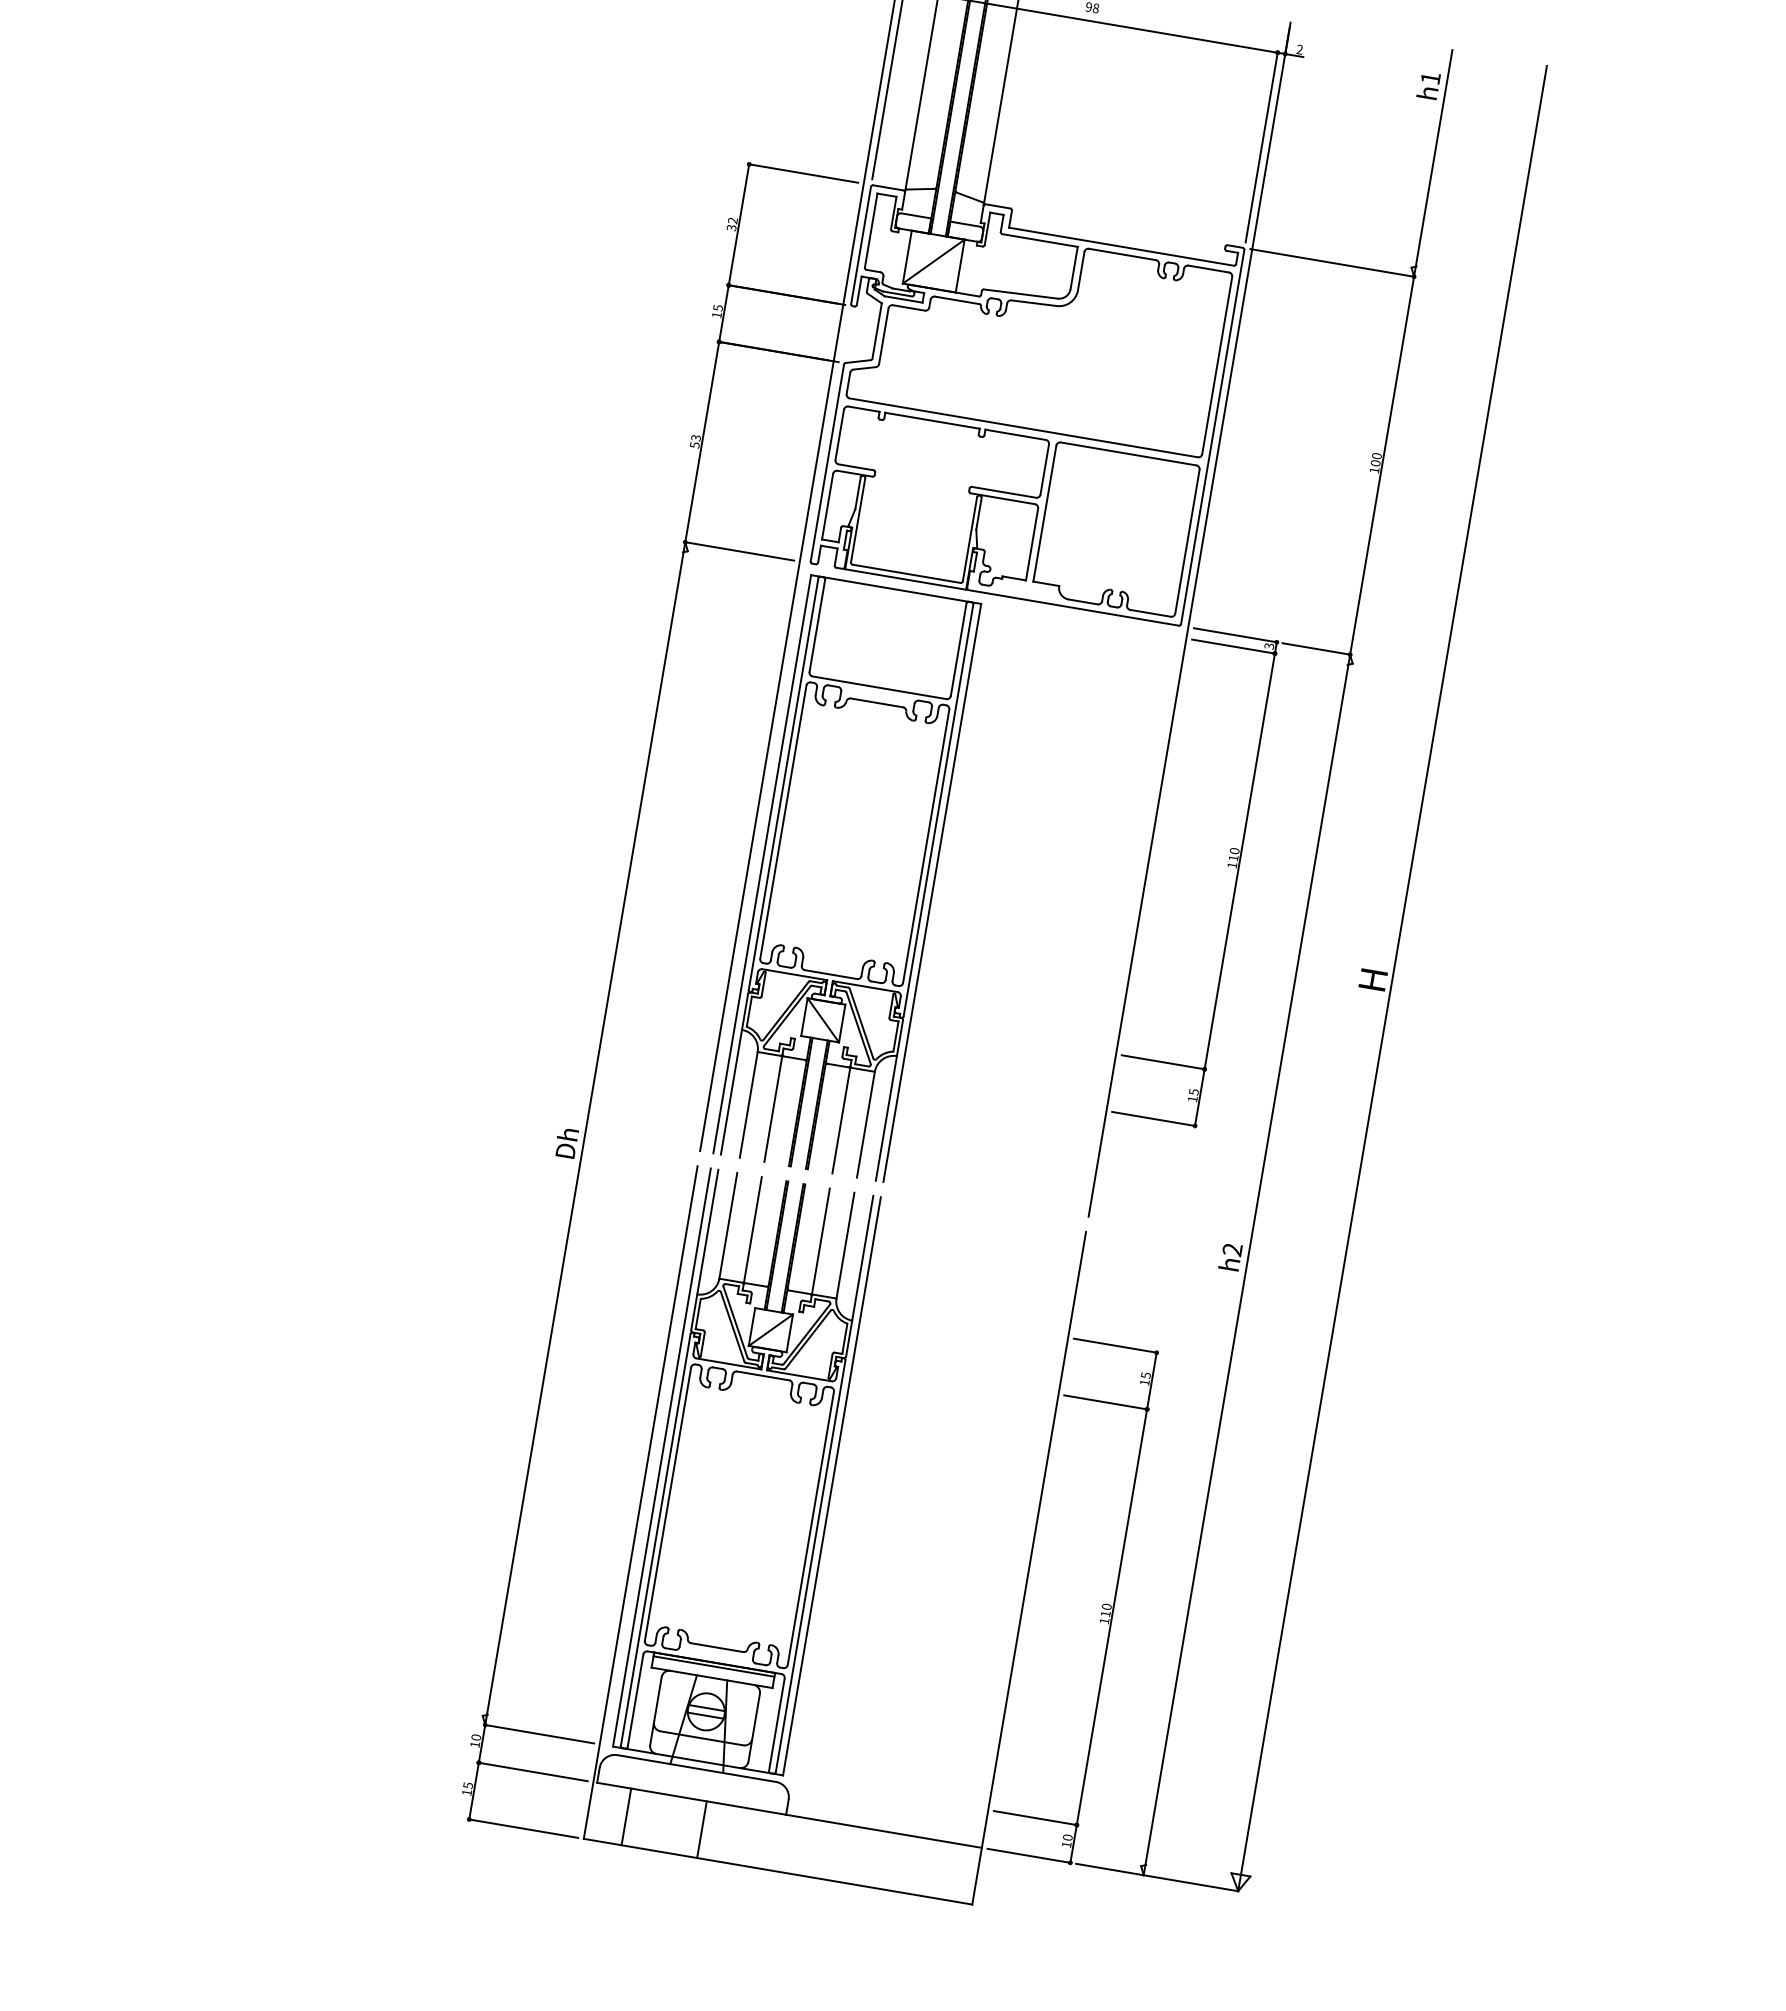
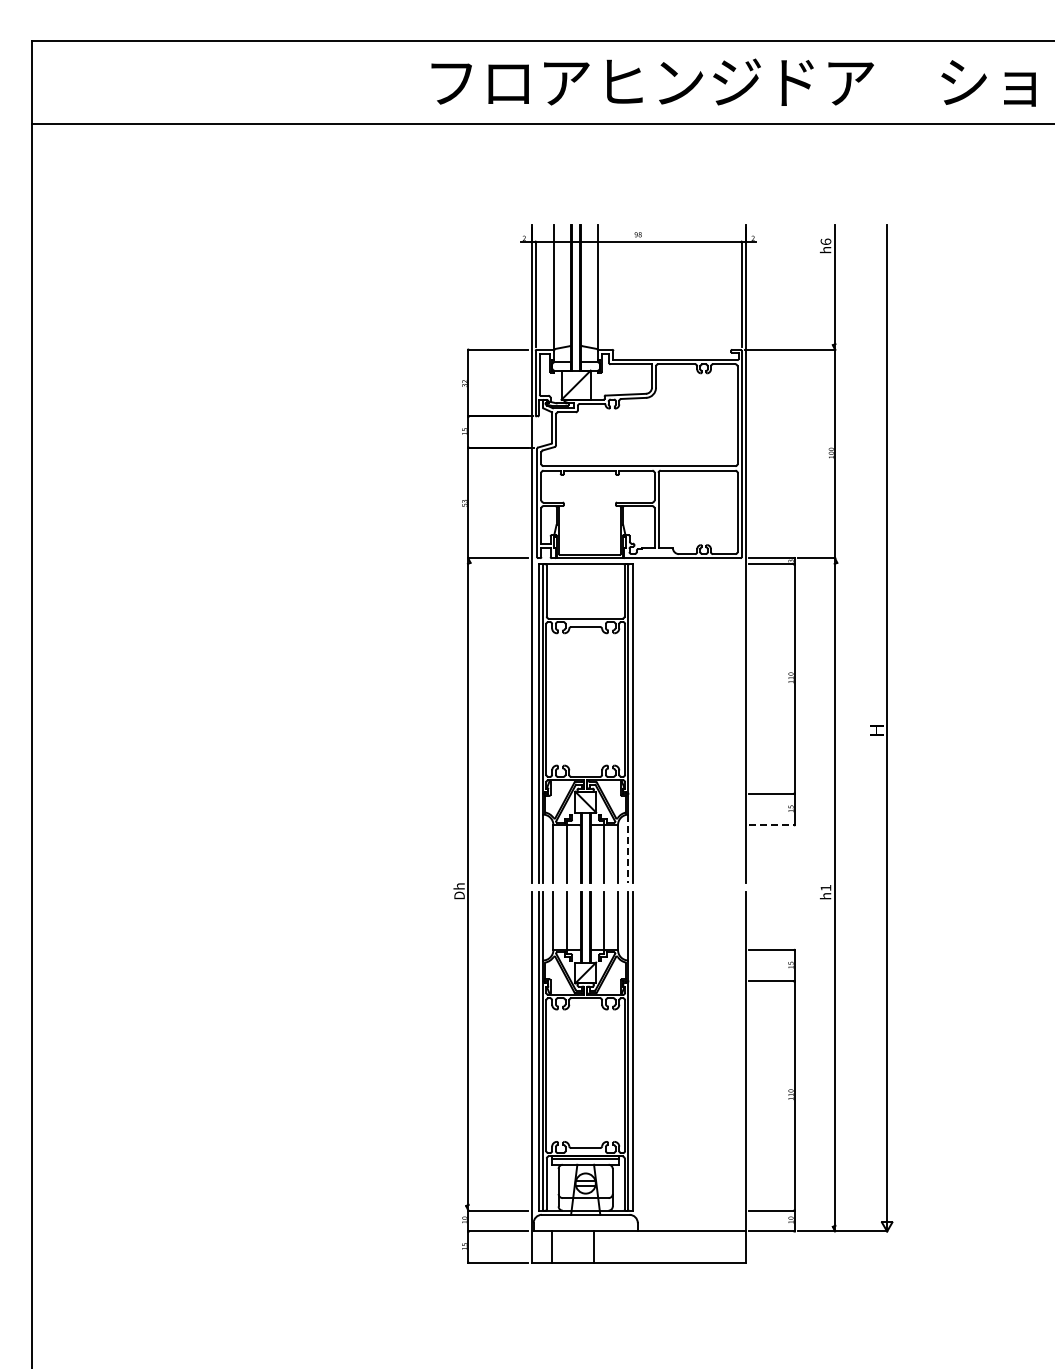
text: (1429, 77) -> (825, 241), h1 -> h6
line: (886, 1119) -> (628, 849), solid -> dashed
line: (1152, 1119) -> (771, 825), solid -> dashed
text: (1231, 1248) -> (825, 887), h2 -> h1

